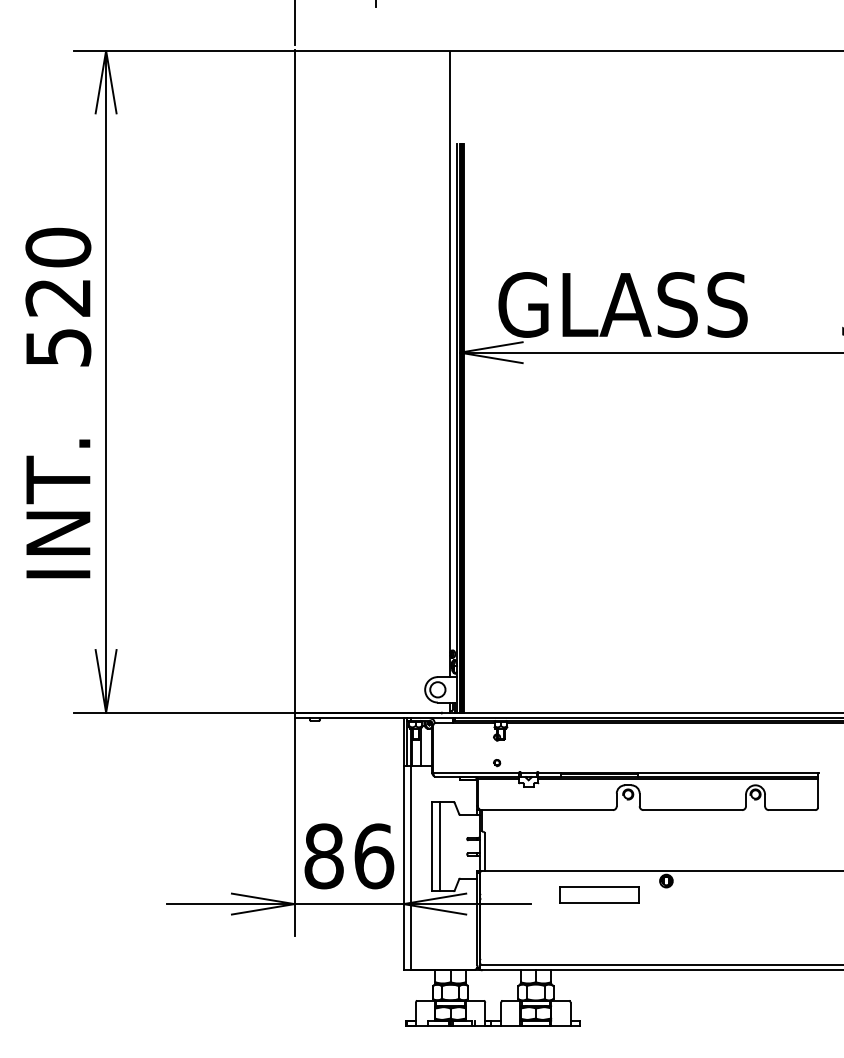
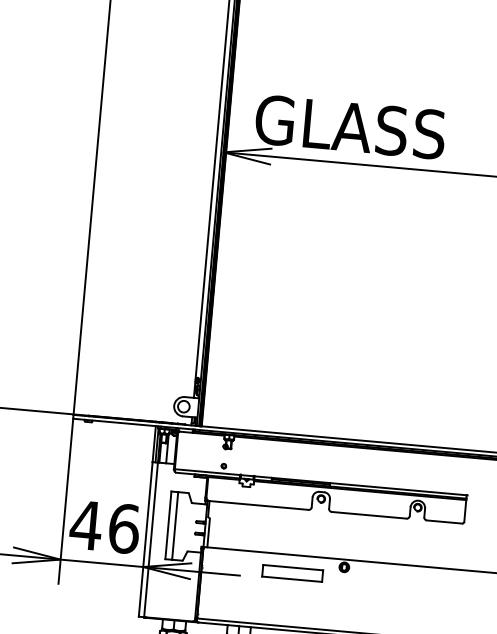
text: (323, 856) -> (85, 525), 86 -> 46

